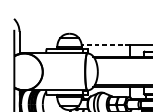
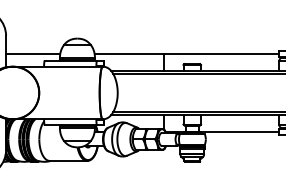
line: (38, 44) -> (33, 53), added
line: (106, 44) -> (129, 53), dashed -> solid

